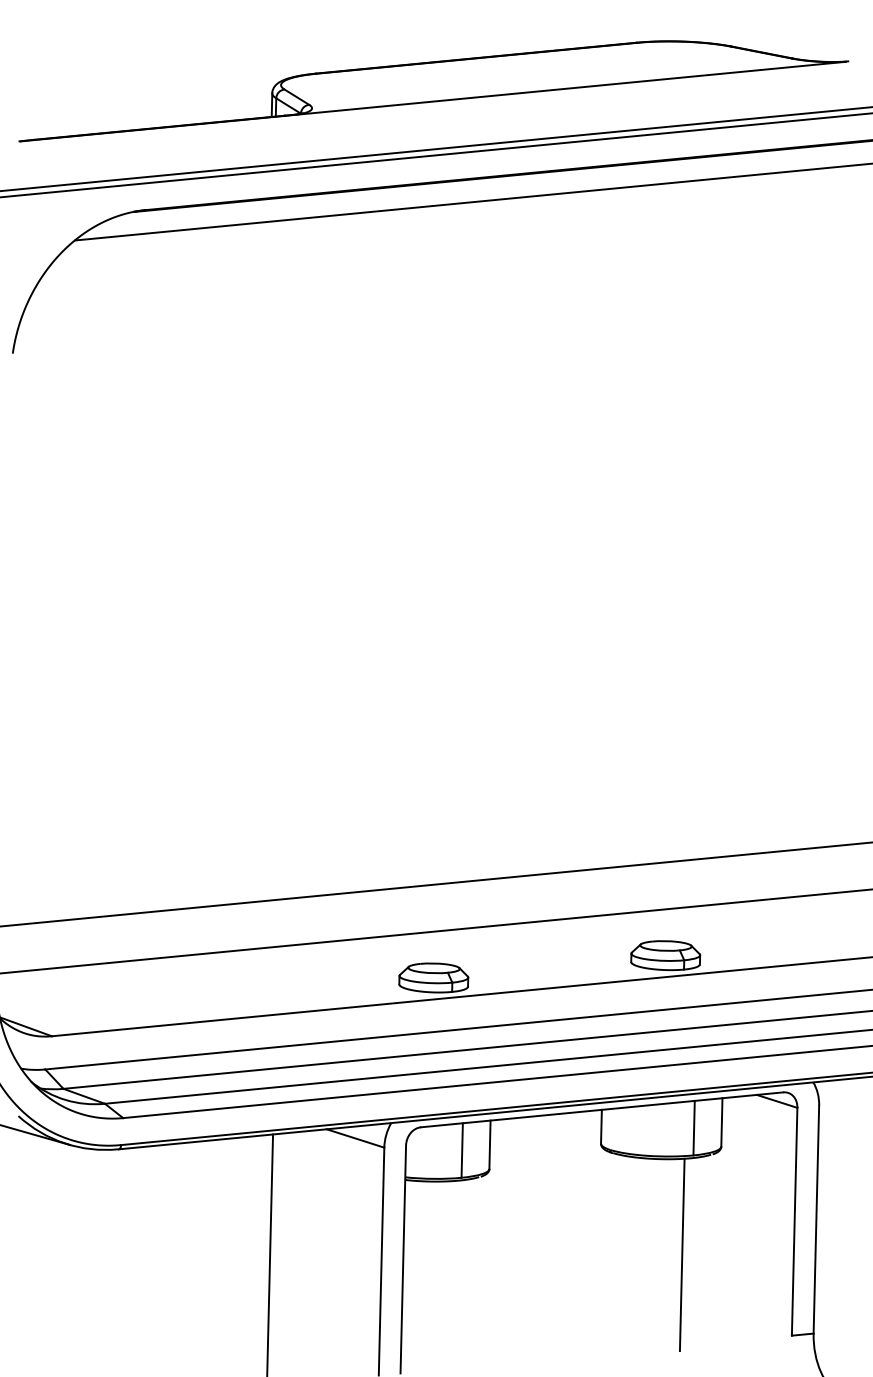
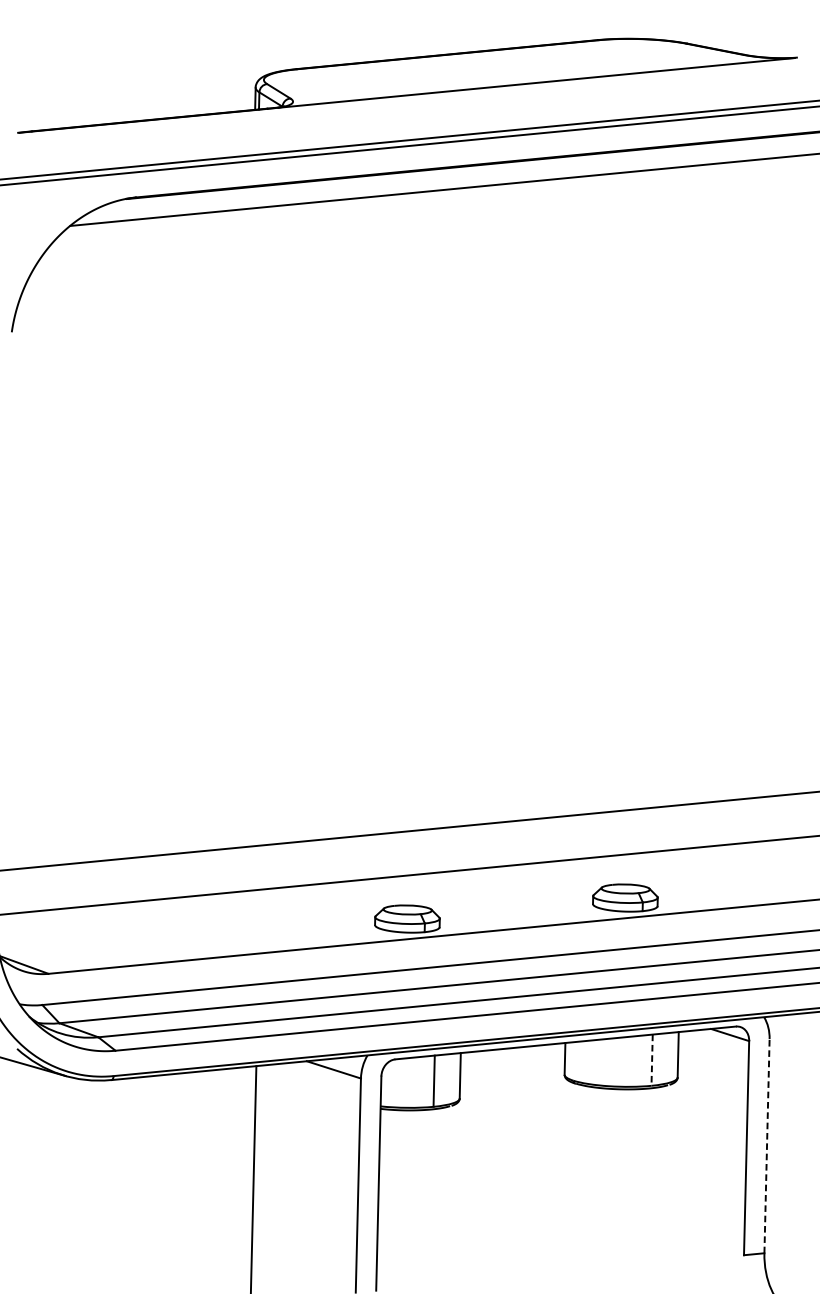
line: (694, 1128) -> (652, 1060), solid -> dashed
line: (816, 1219) -> (767, 1146), solid -> dashed
line: (681, 1254) -> (640, 1178), removed

